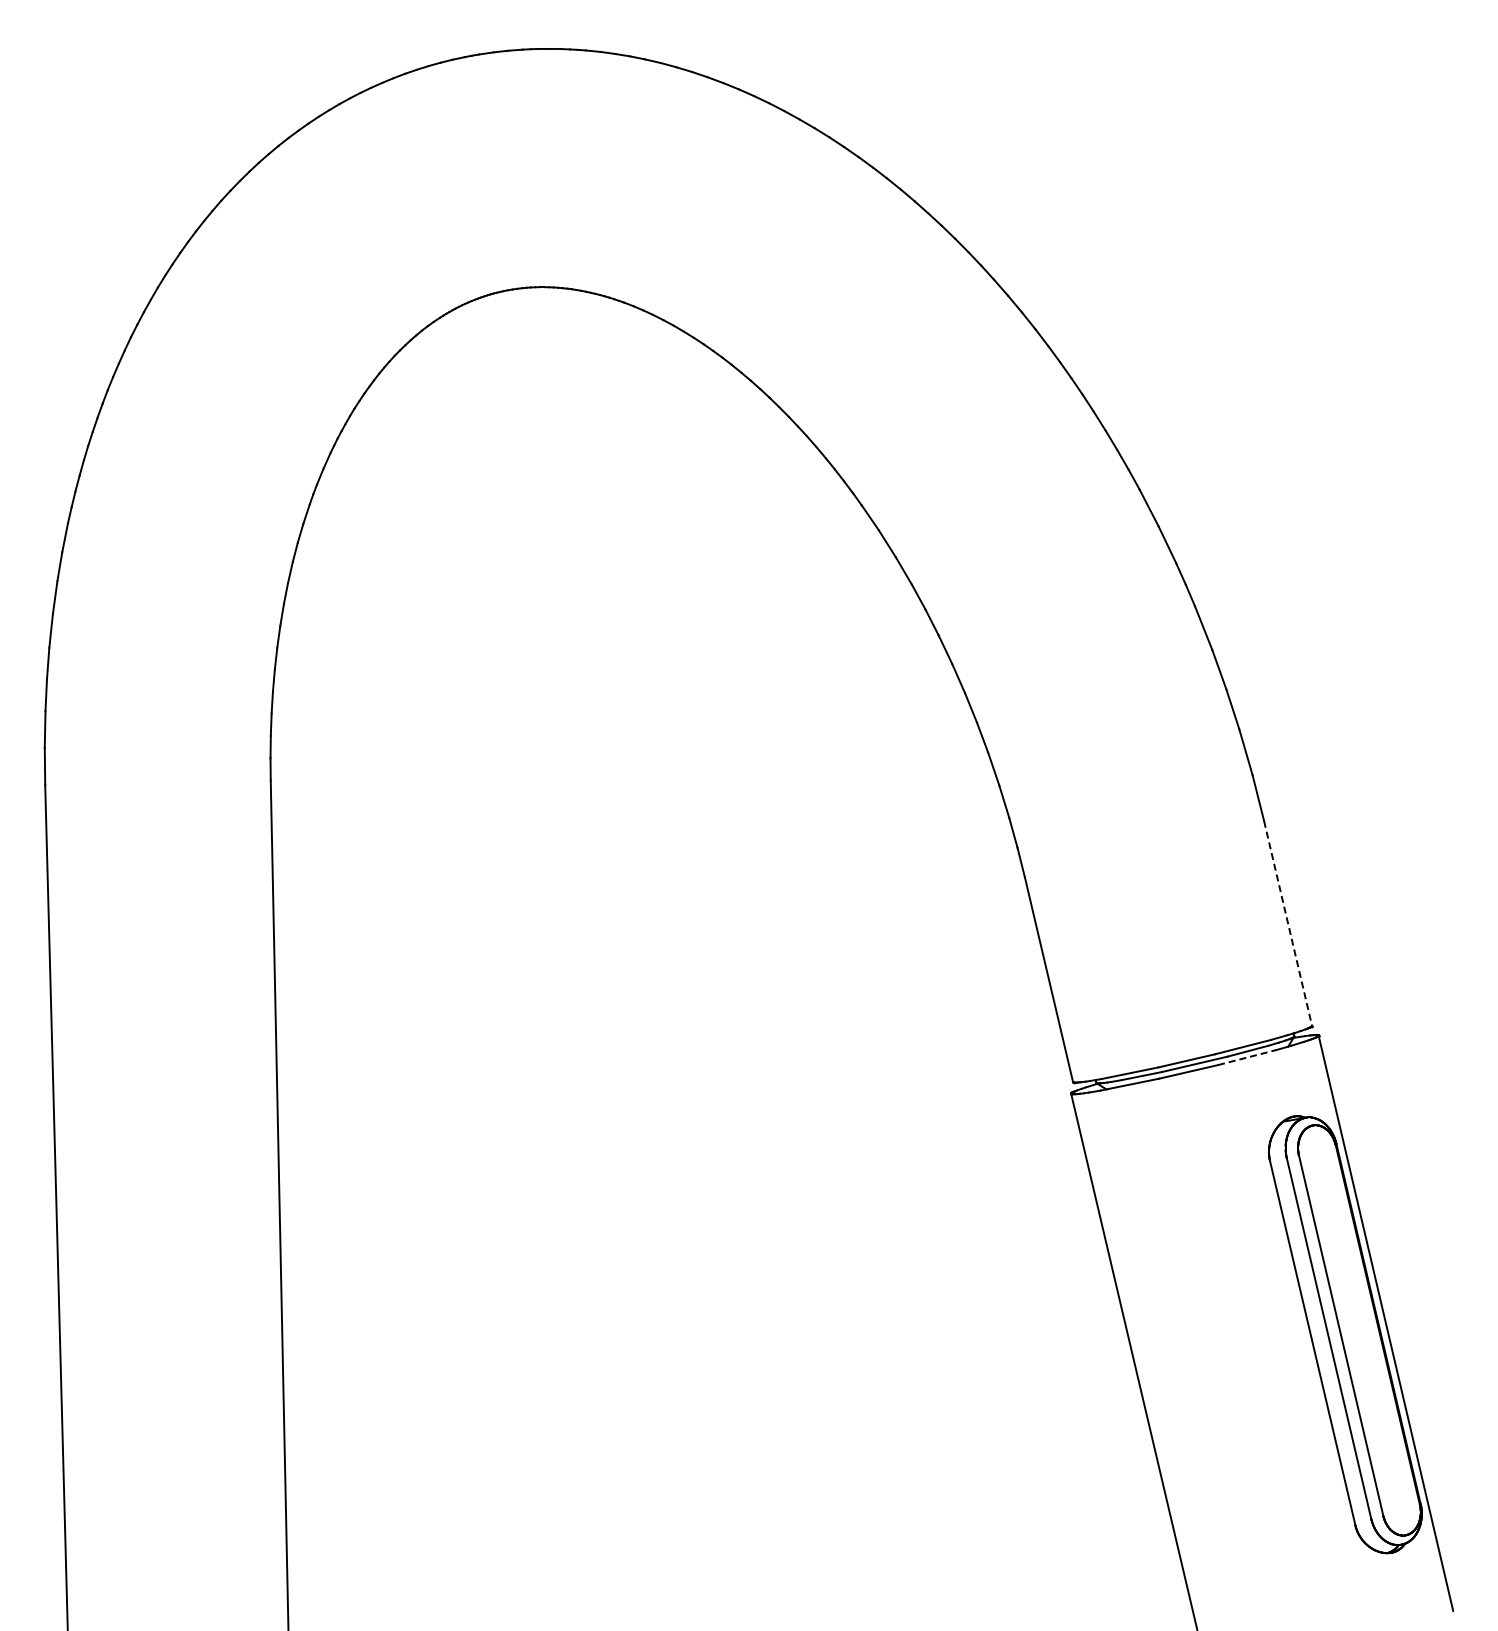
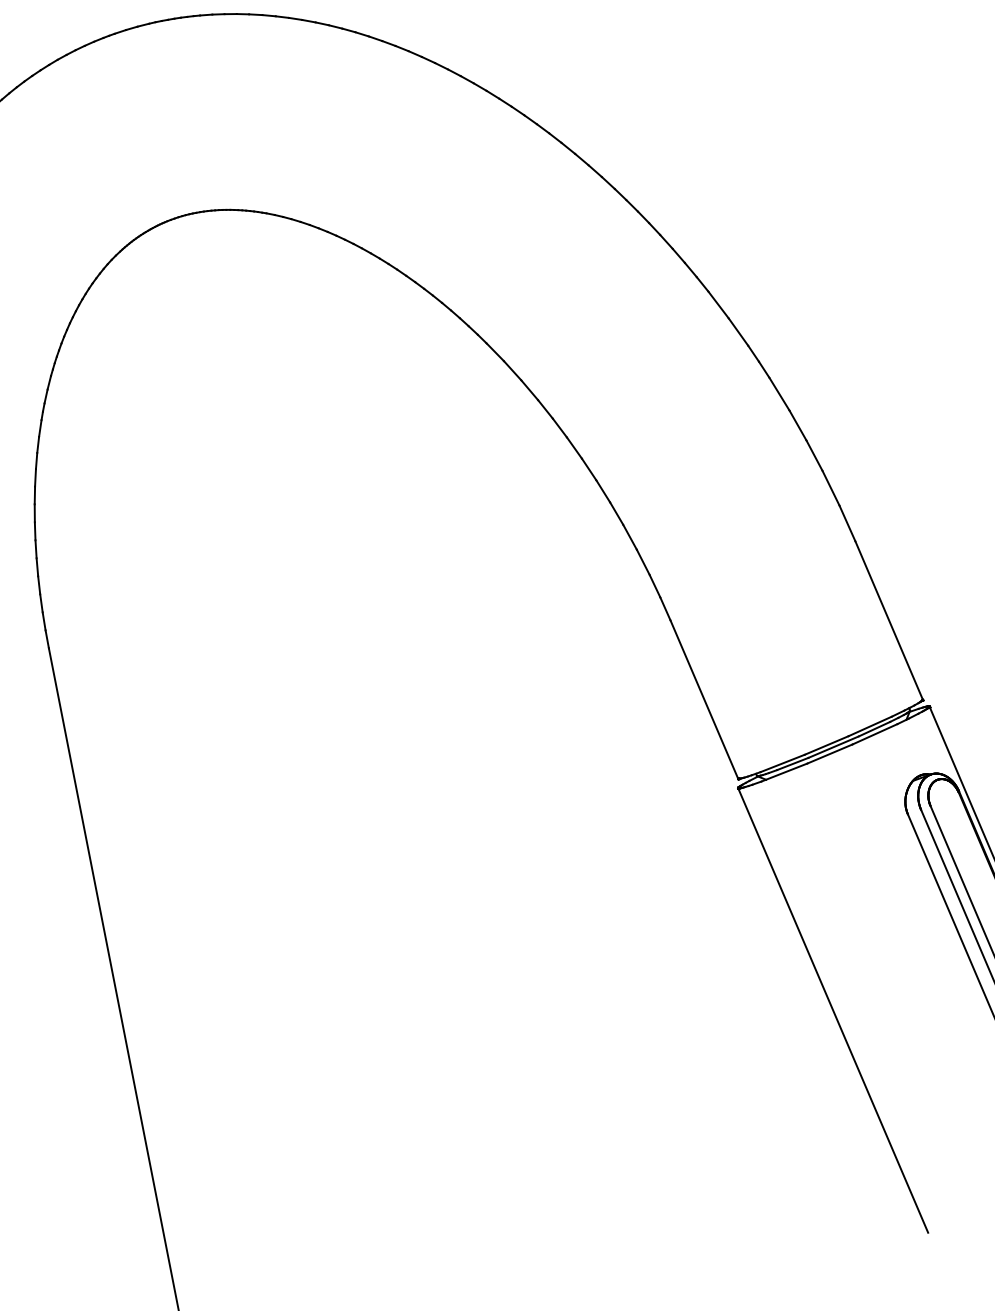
line: (1288, 923) -> (889, 620), dashed -> solid
line: (1247, 1057) -> (875, 734), dashed -> solid

